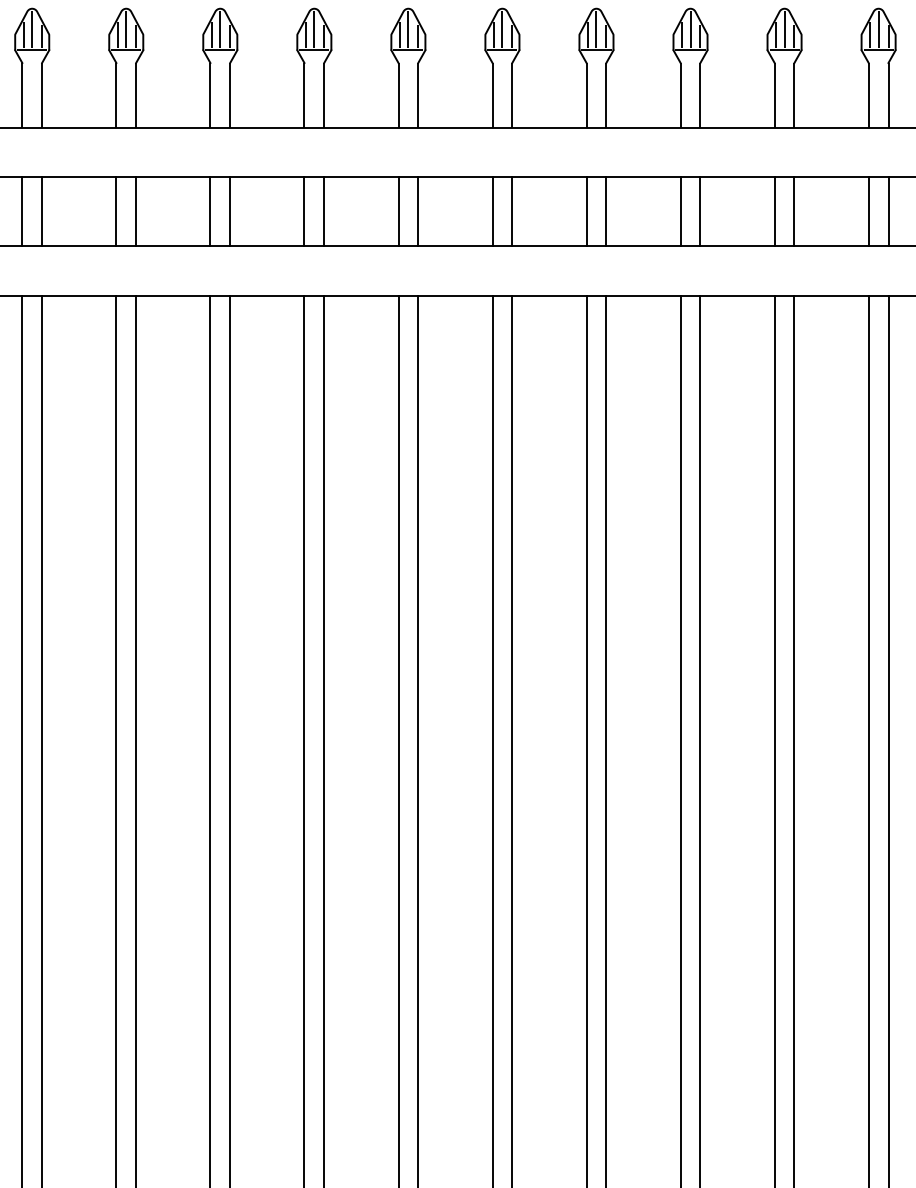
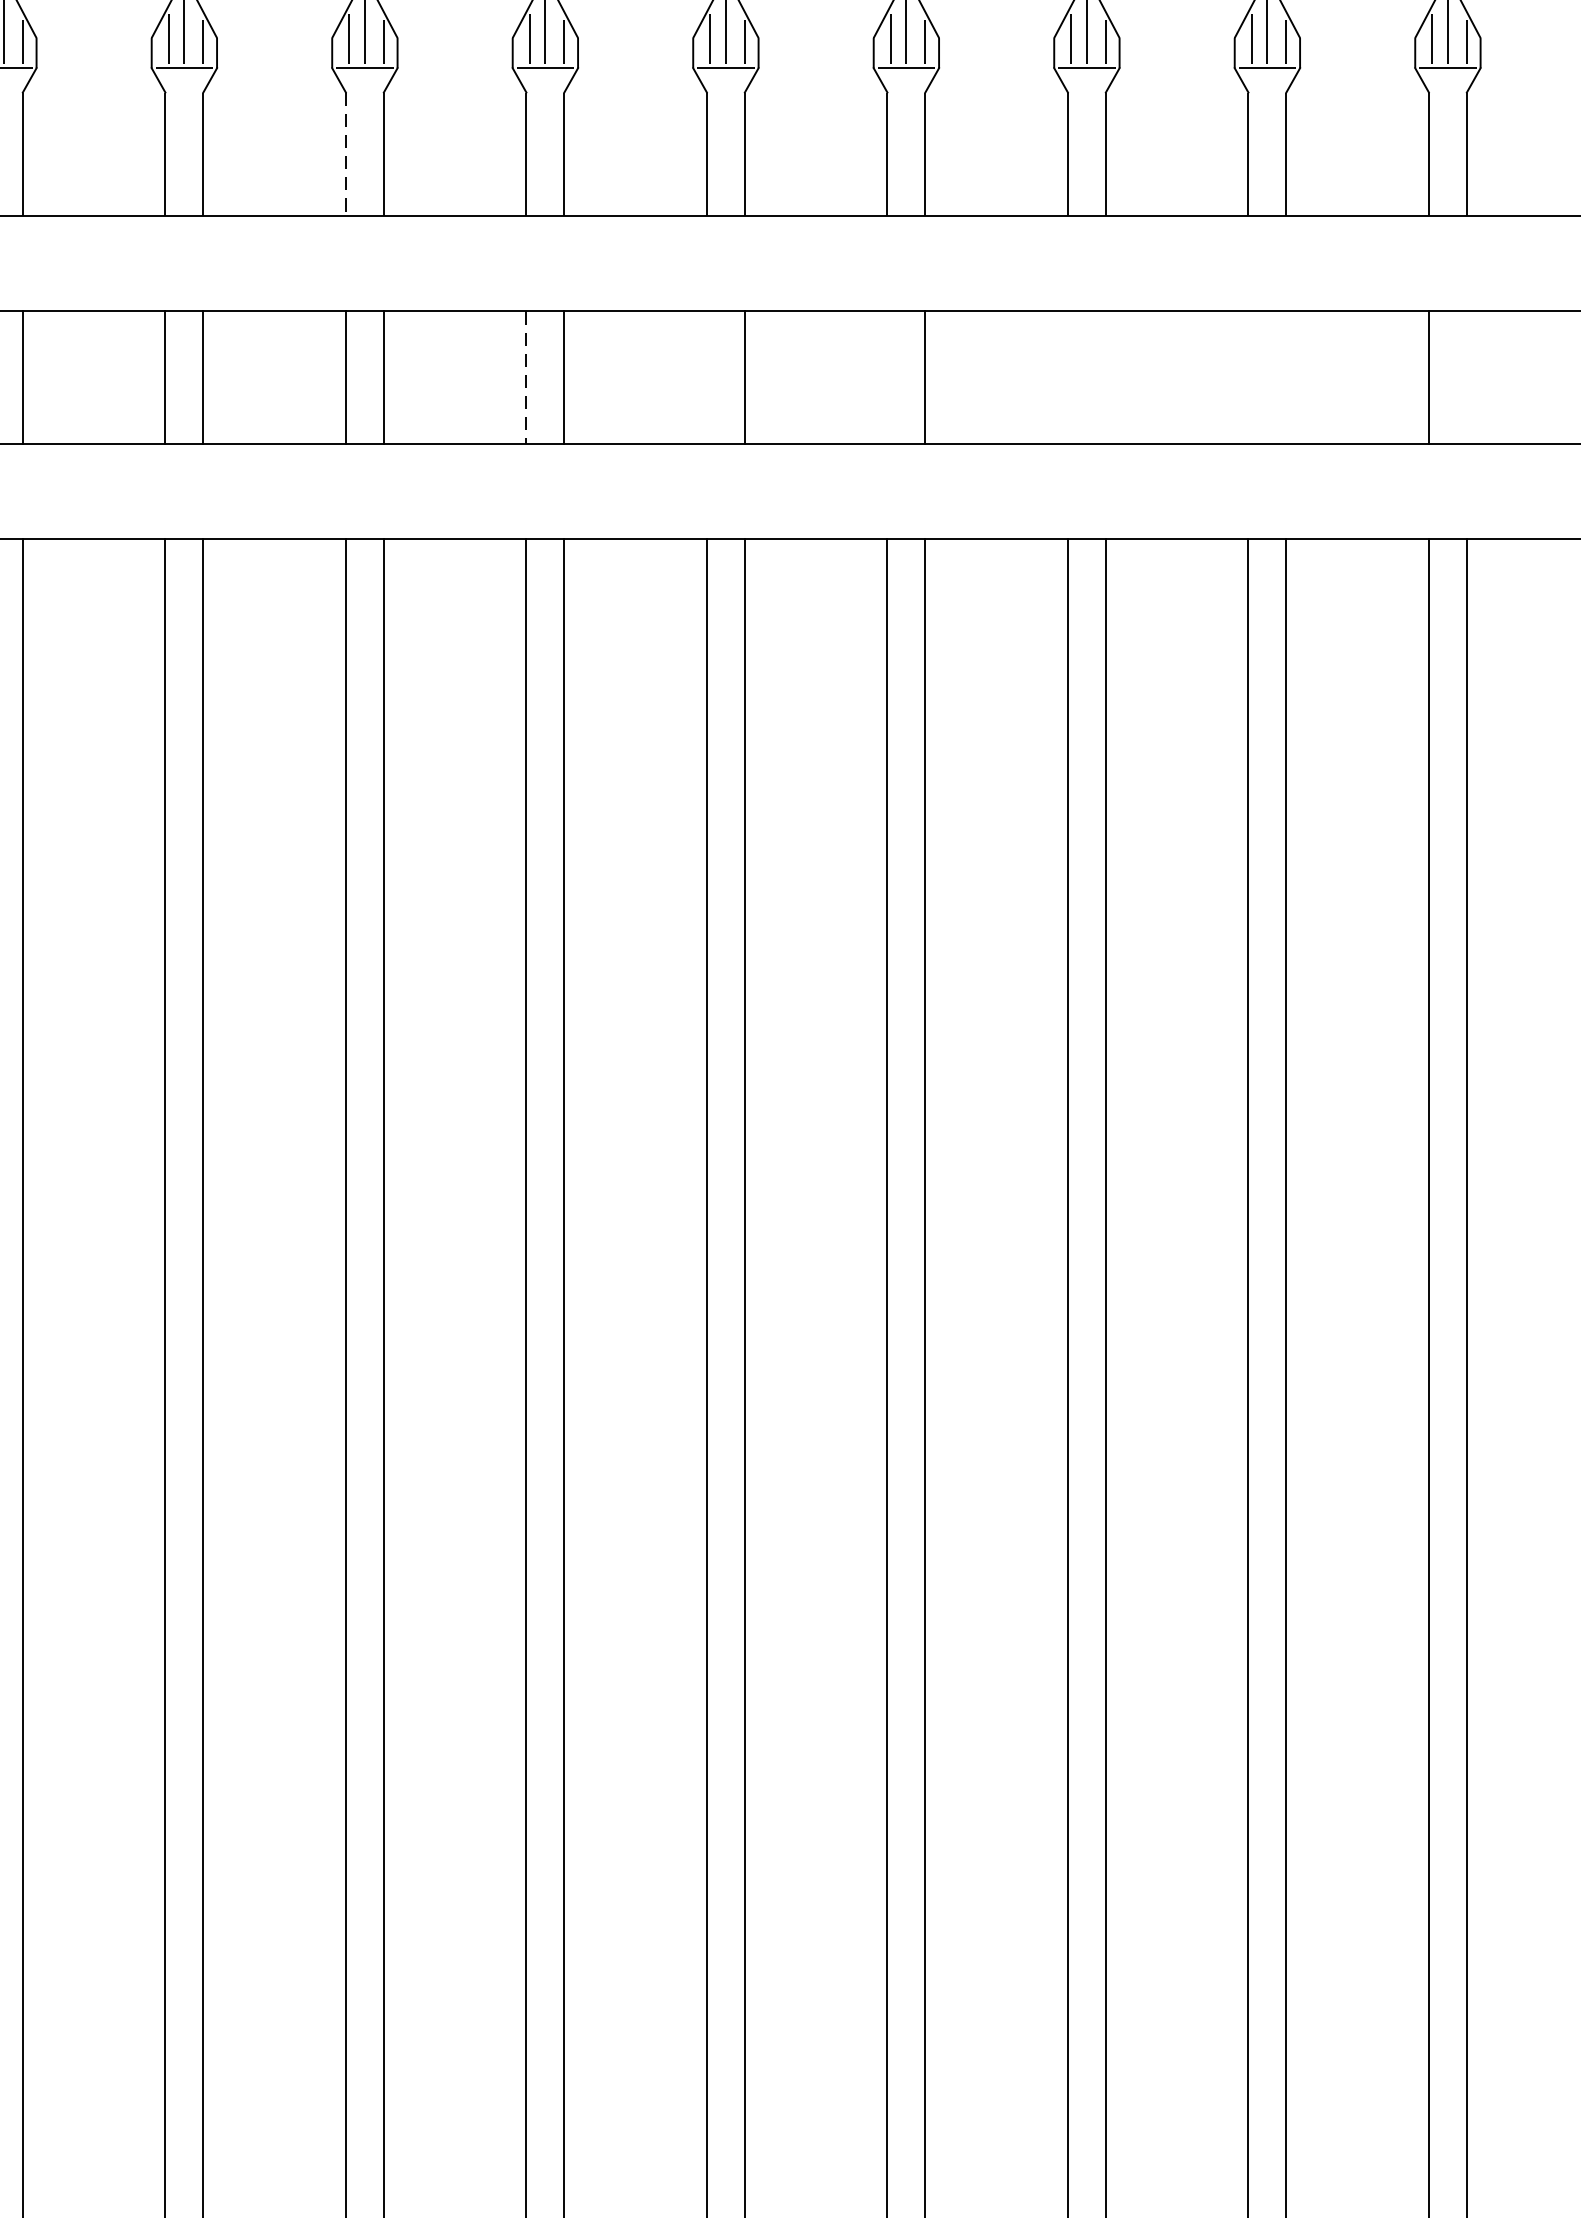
line: (116, 95) -> (346, 154), solid -> dashed
line: (210, 211) -> (526, 377), solid -> dashed
line: (304, 211) -> (706, 377), removed
line: (398, 211) -> (887, 377), removed
line: (492, 211) -> (1067, 377), removed
line: (512, 211) -> (1106, 377), removed
line: (586, 211) -> (1248, 377), removed
line: (606, 211) -> (1286, 377), removed
line: (700, 211) -> (1467, 377), removed

